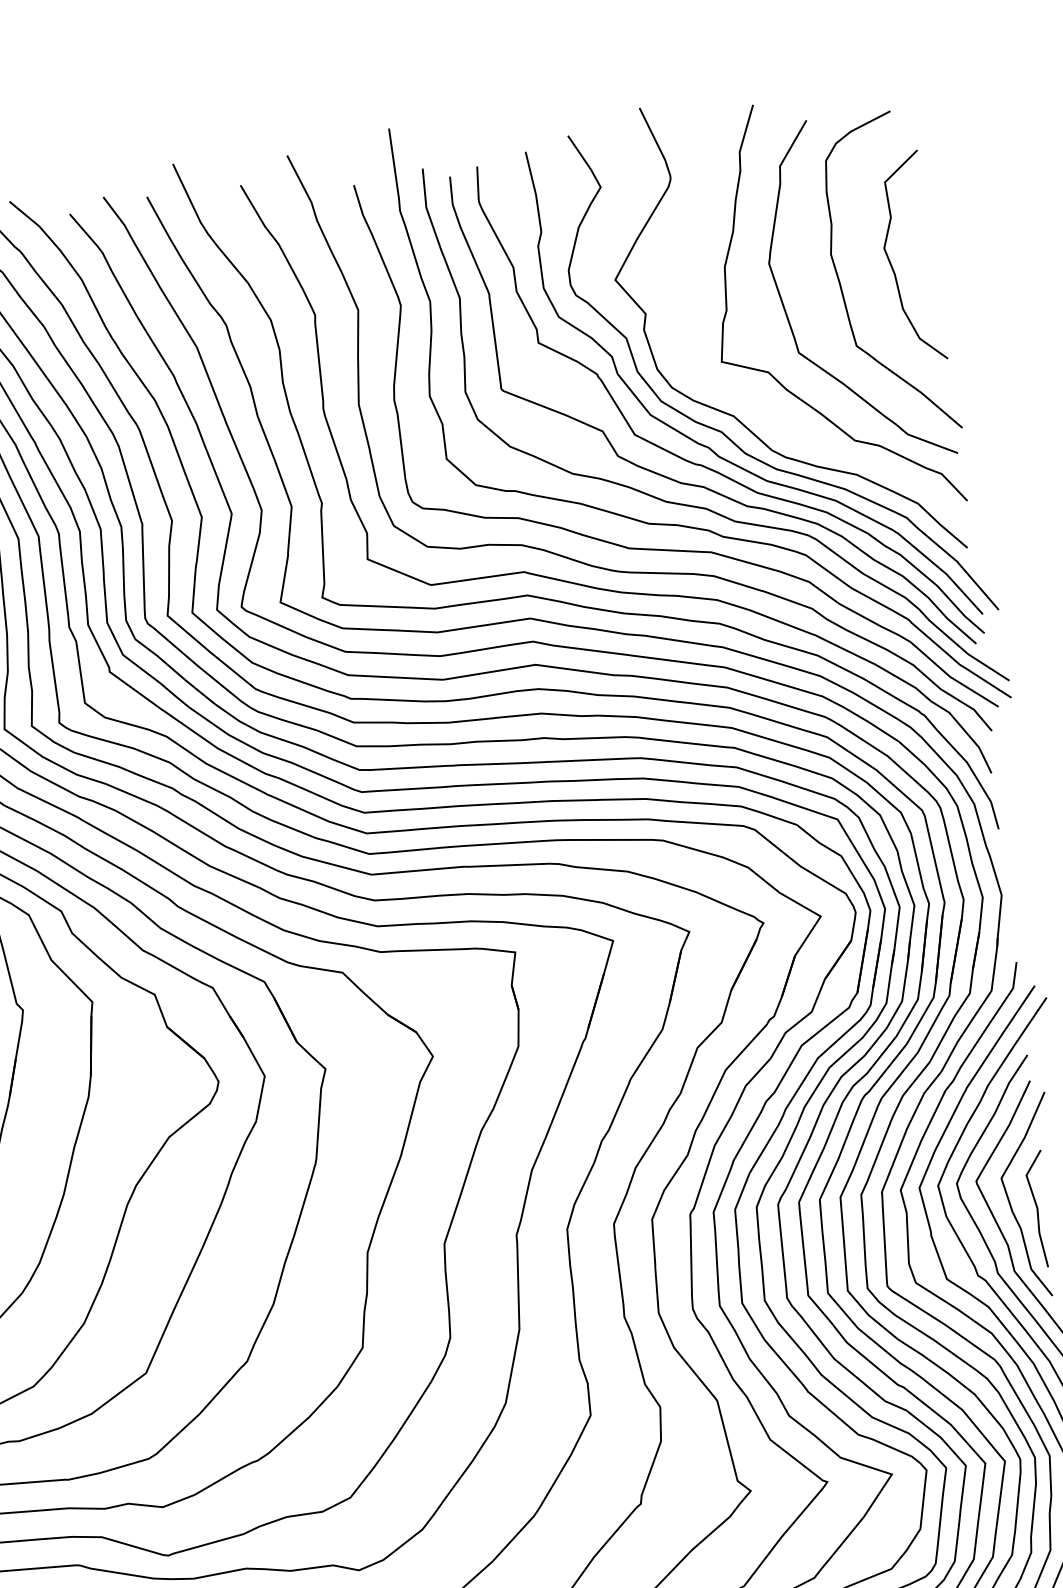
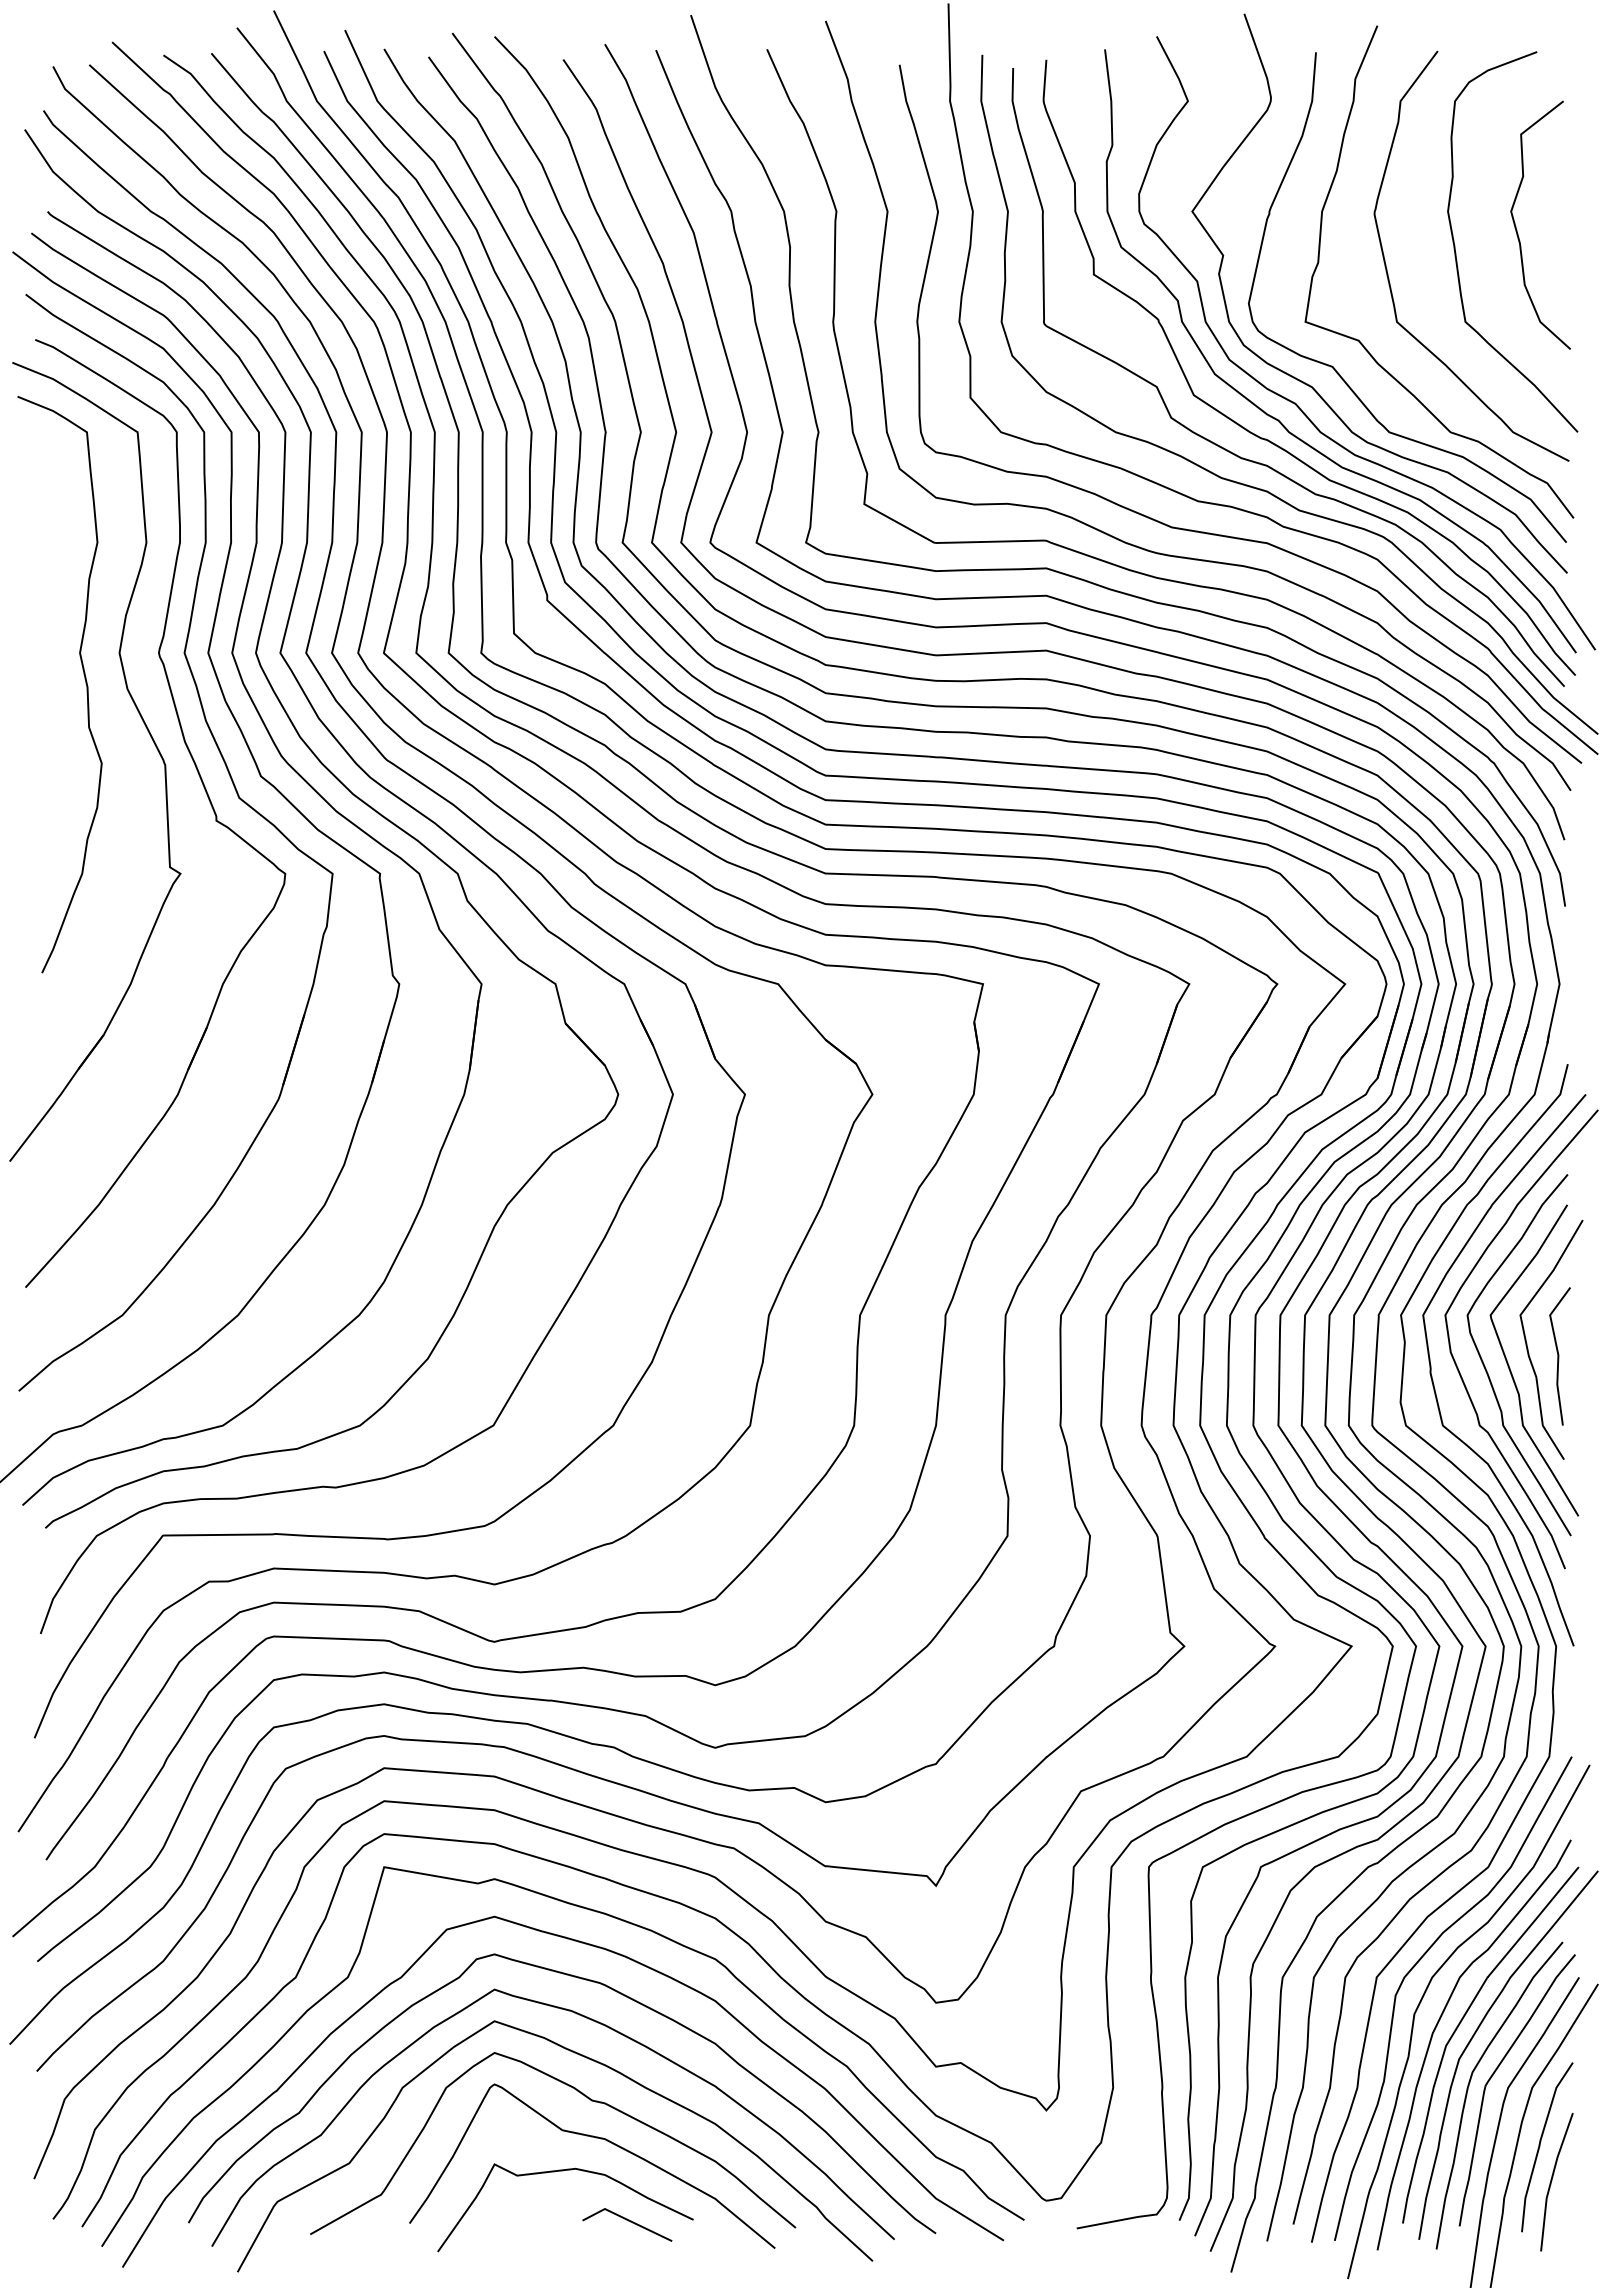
curve: (751, 398) -> (1335, 368), added

